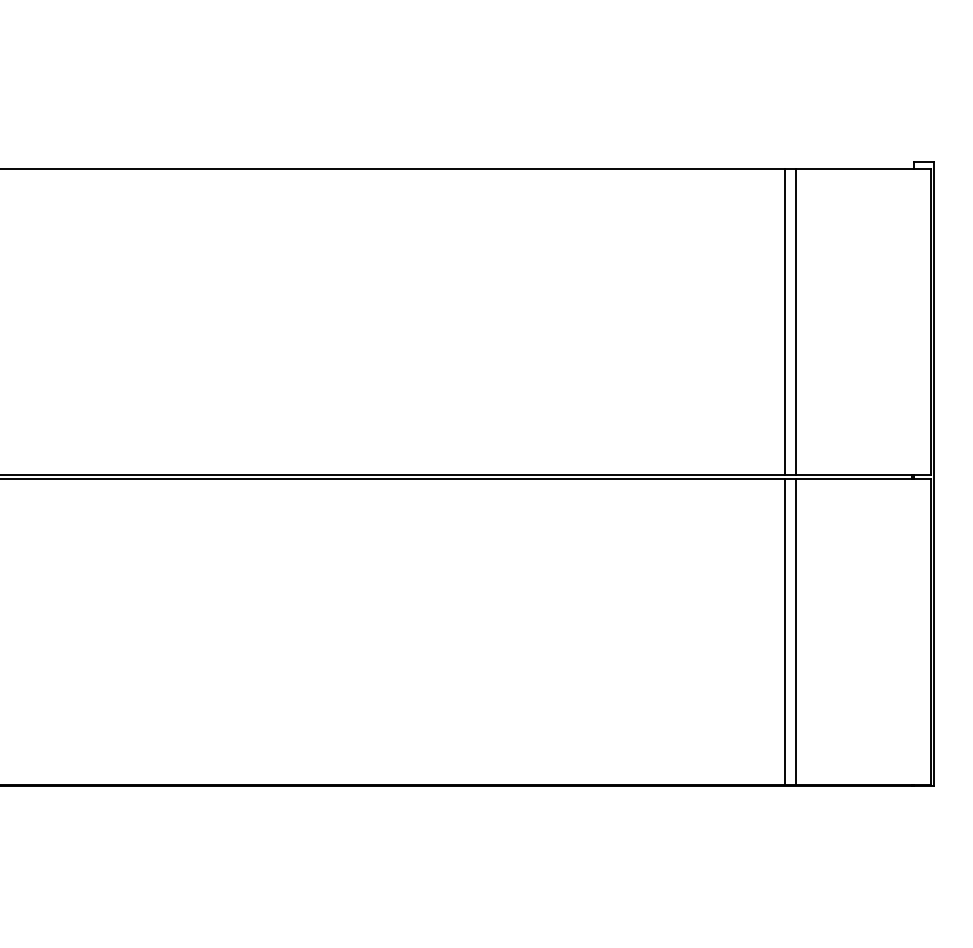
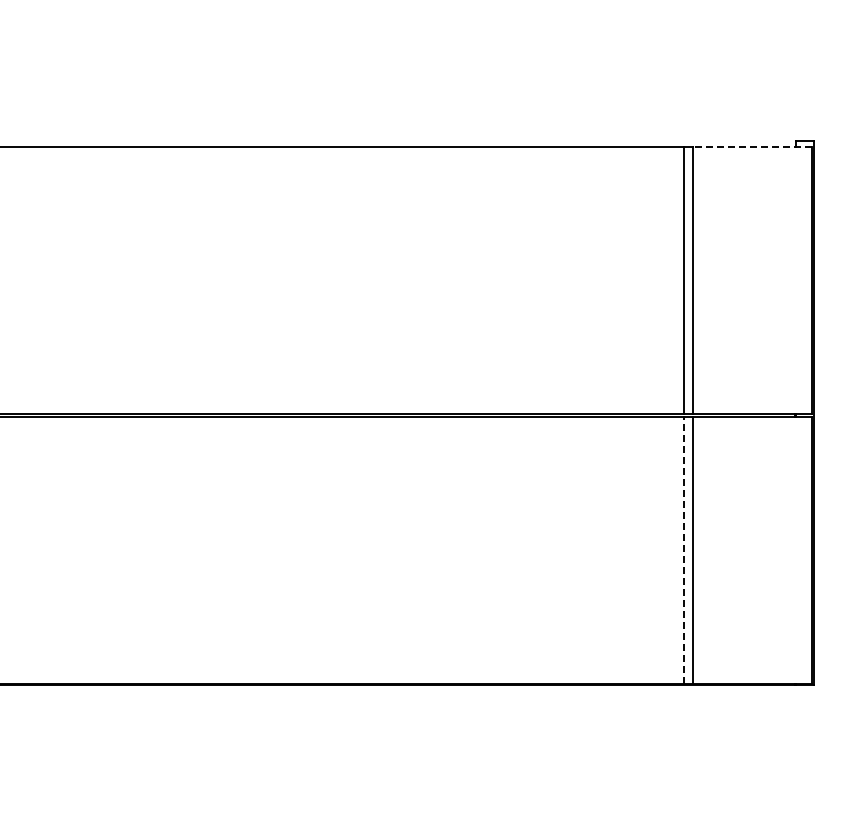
line: (862, 169) -> (751, 147), solid -> dashed
line: (785, 630) -> (684, 549), solid -> dashed

